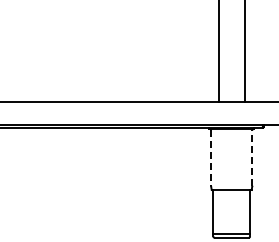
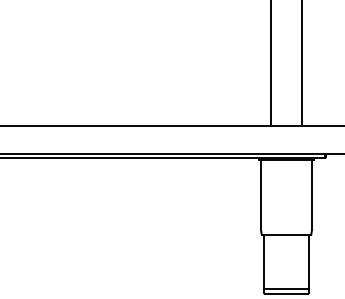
line: (211, 158) -> (261, 195), dashed -> solid
line: (252, 158) -> (312, 195), dashed -> solid

